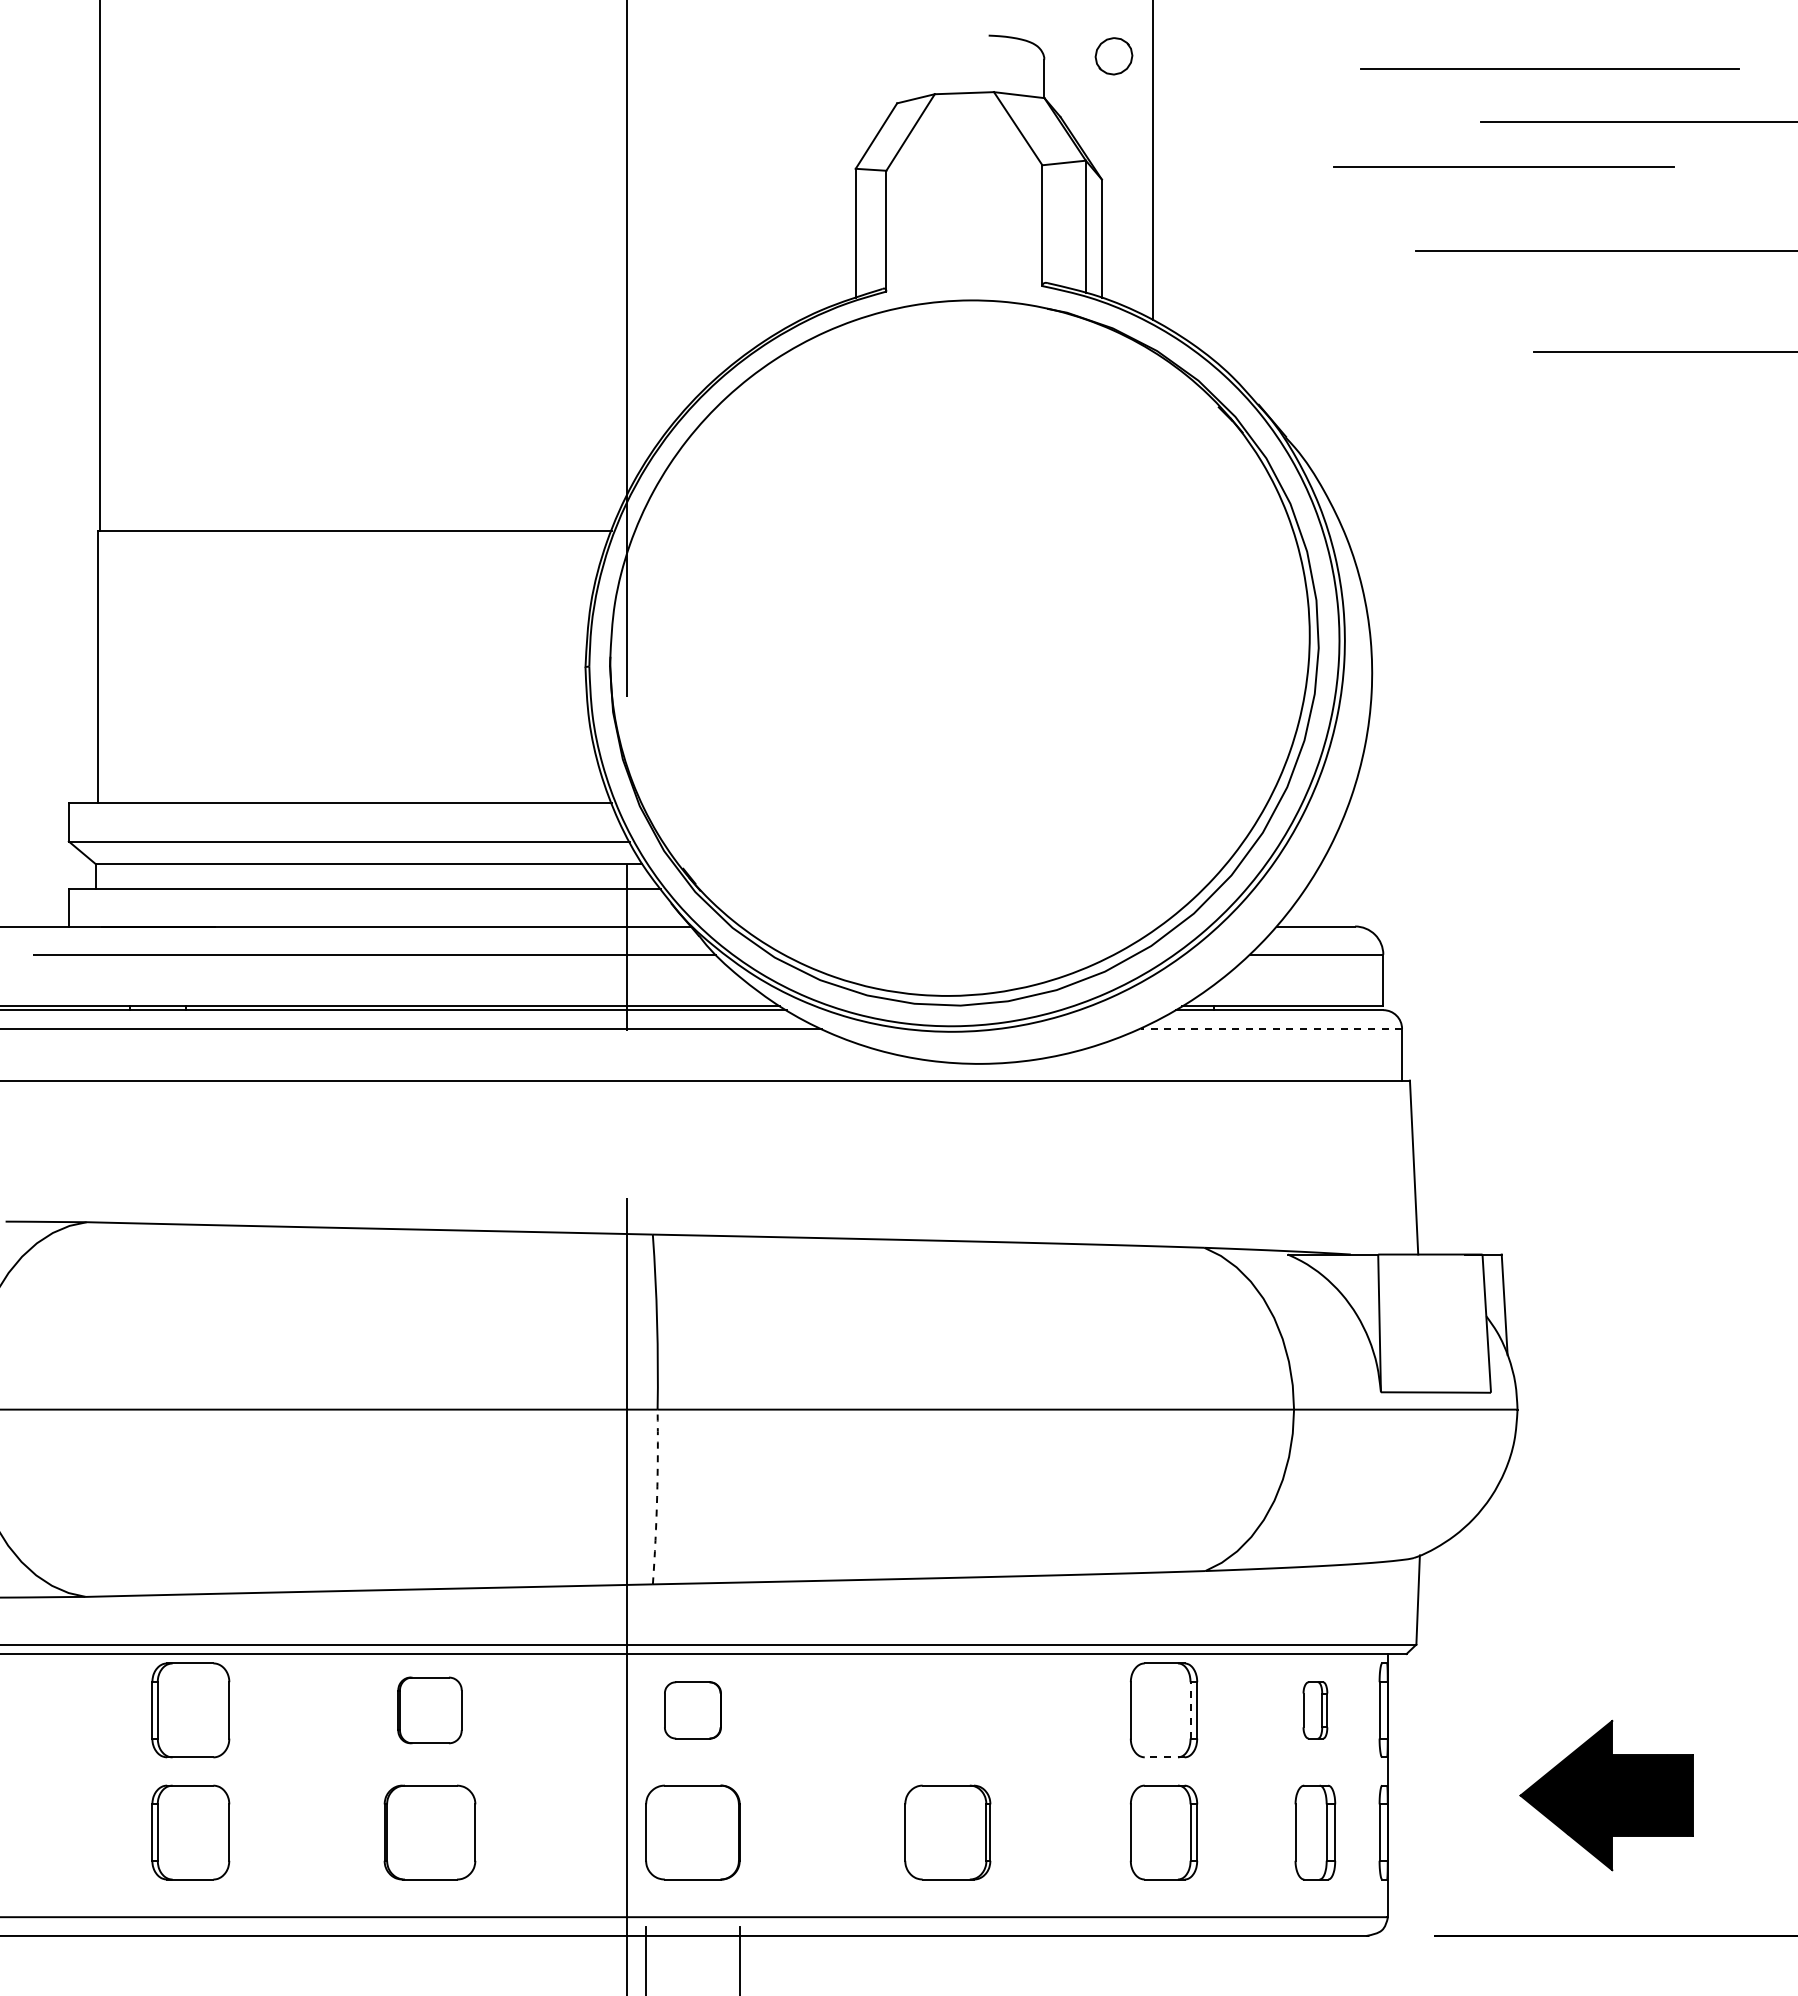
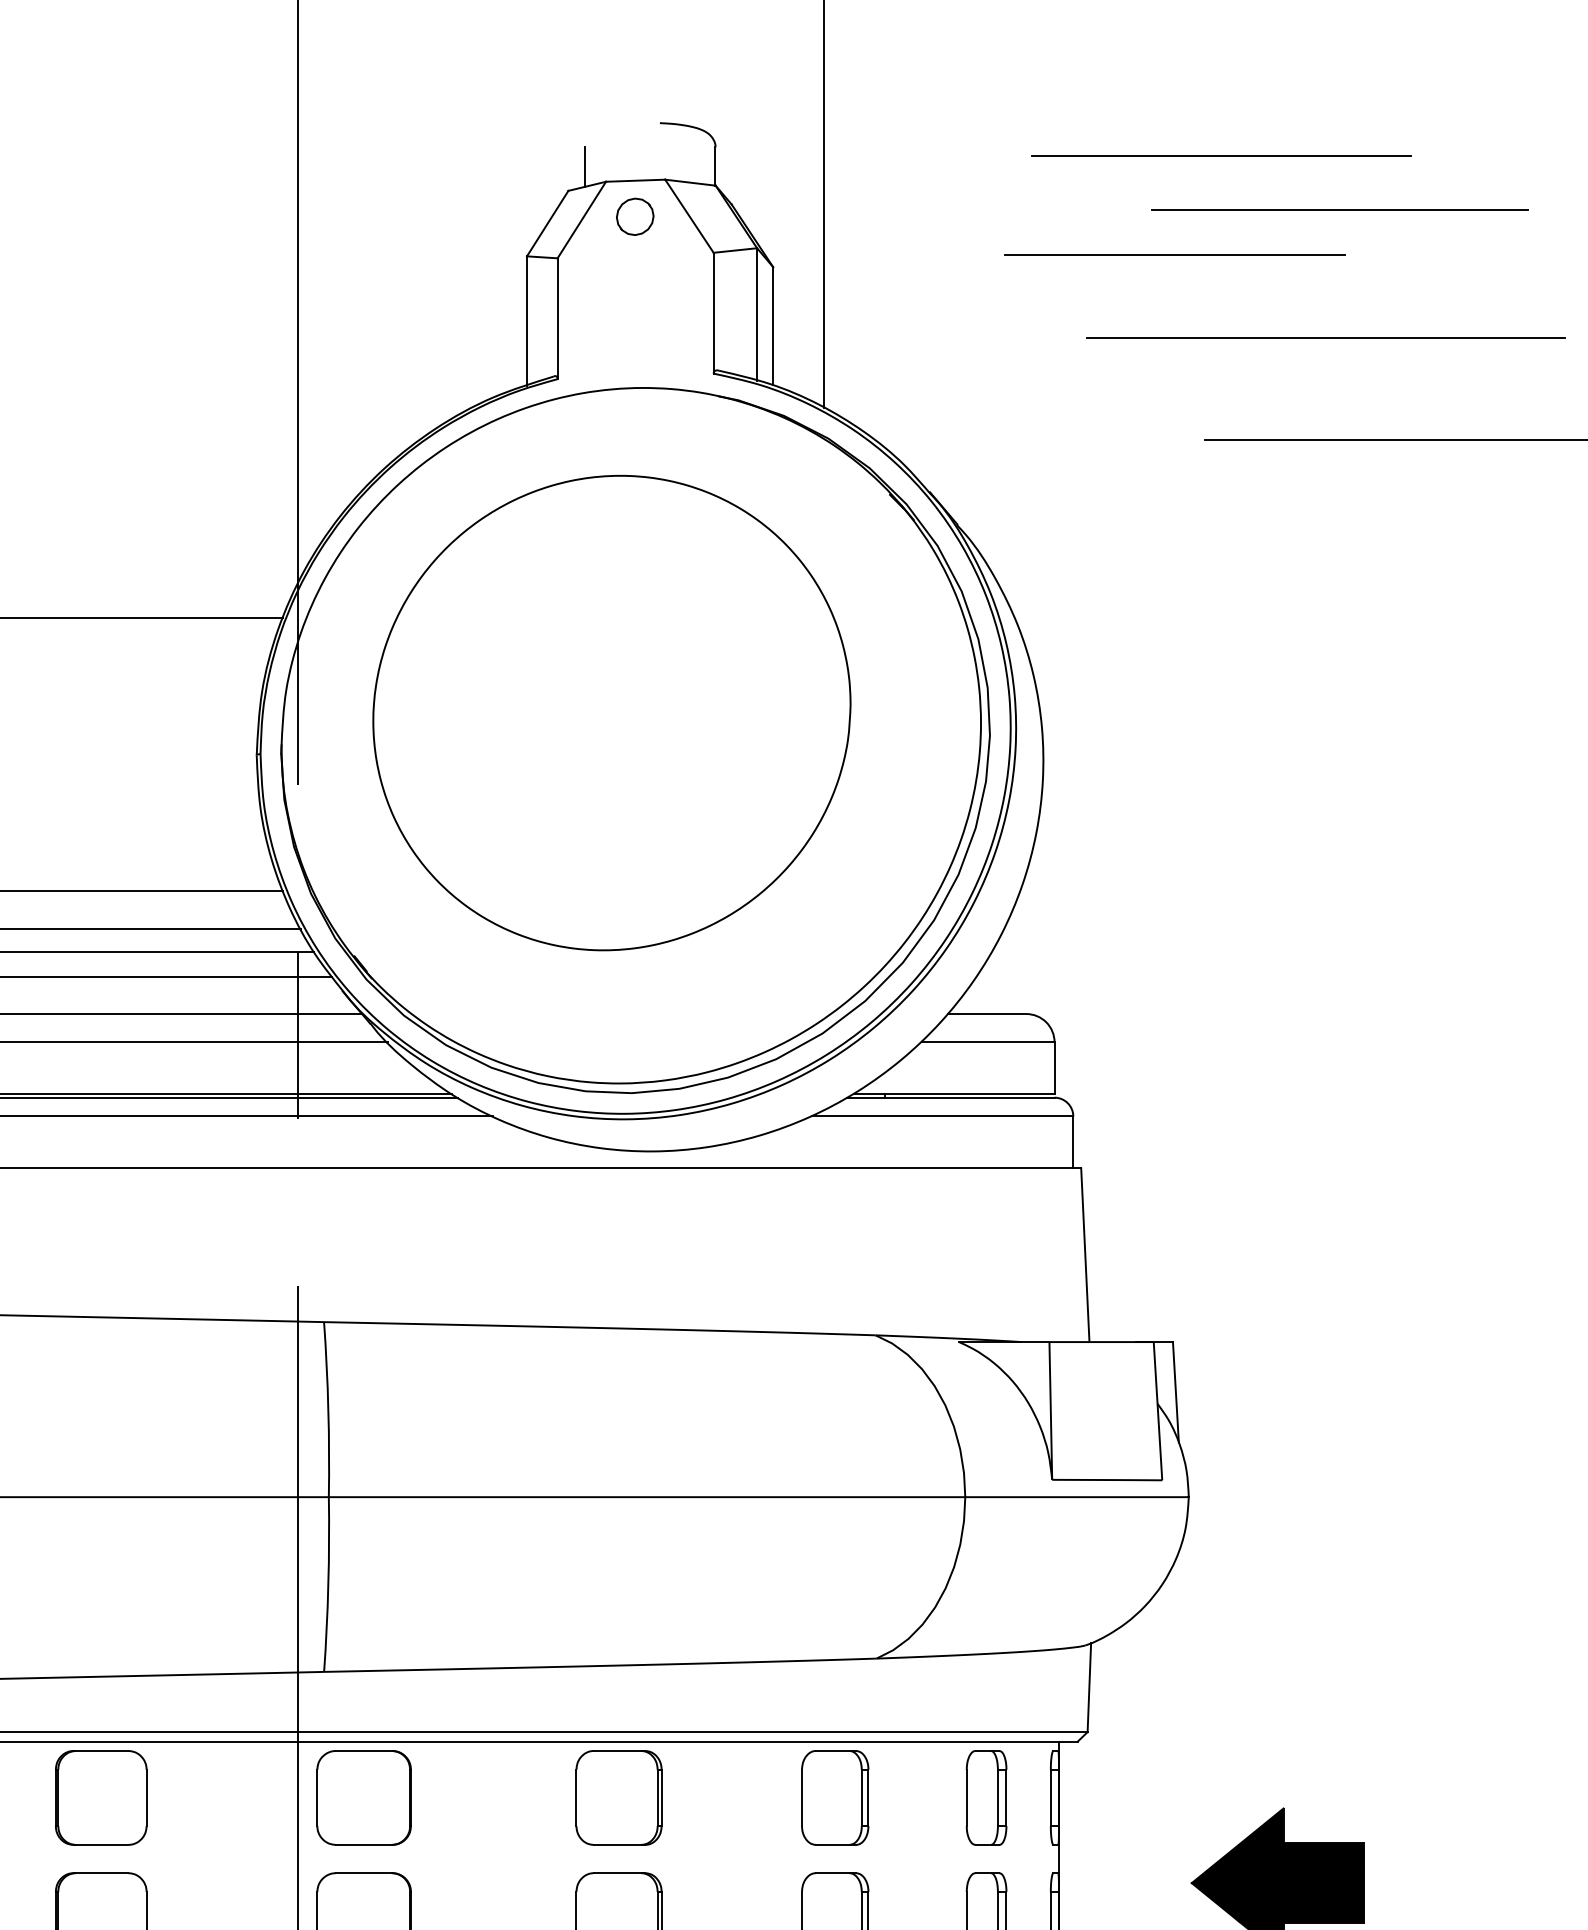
part: (1113, 56) -> (634, 217), moved
line: (913, 79) -> (584, 167), added
part: (940, 625) -> (611, 713), added
line: (1271, 1028) -> (942, 1116), dashed -> solid
arc: (657, 1497) -> (328, 1585), dashed -> solid
line: (1190, 1709) -> (861, 1797), dashed -> solid
part: (429, 1710) -> (100, 1798), size x1.43
part: (692, 1710) -> (363, 1798), size x1.67
part: (947, 1710) -> (618, 1798), added
part: (1315, 1710) -> (986, 1798), size x1.67
line: (1164, 1757) -> (835, 1845), dashed -> solid

